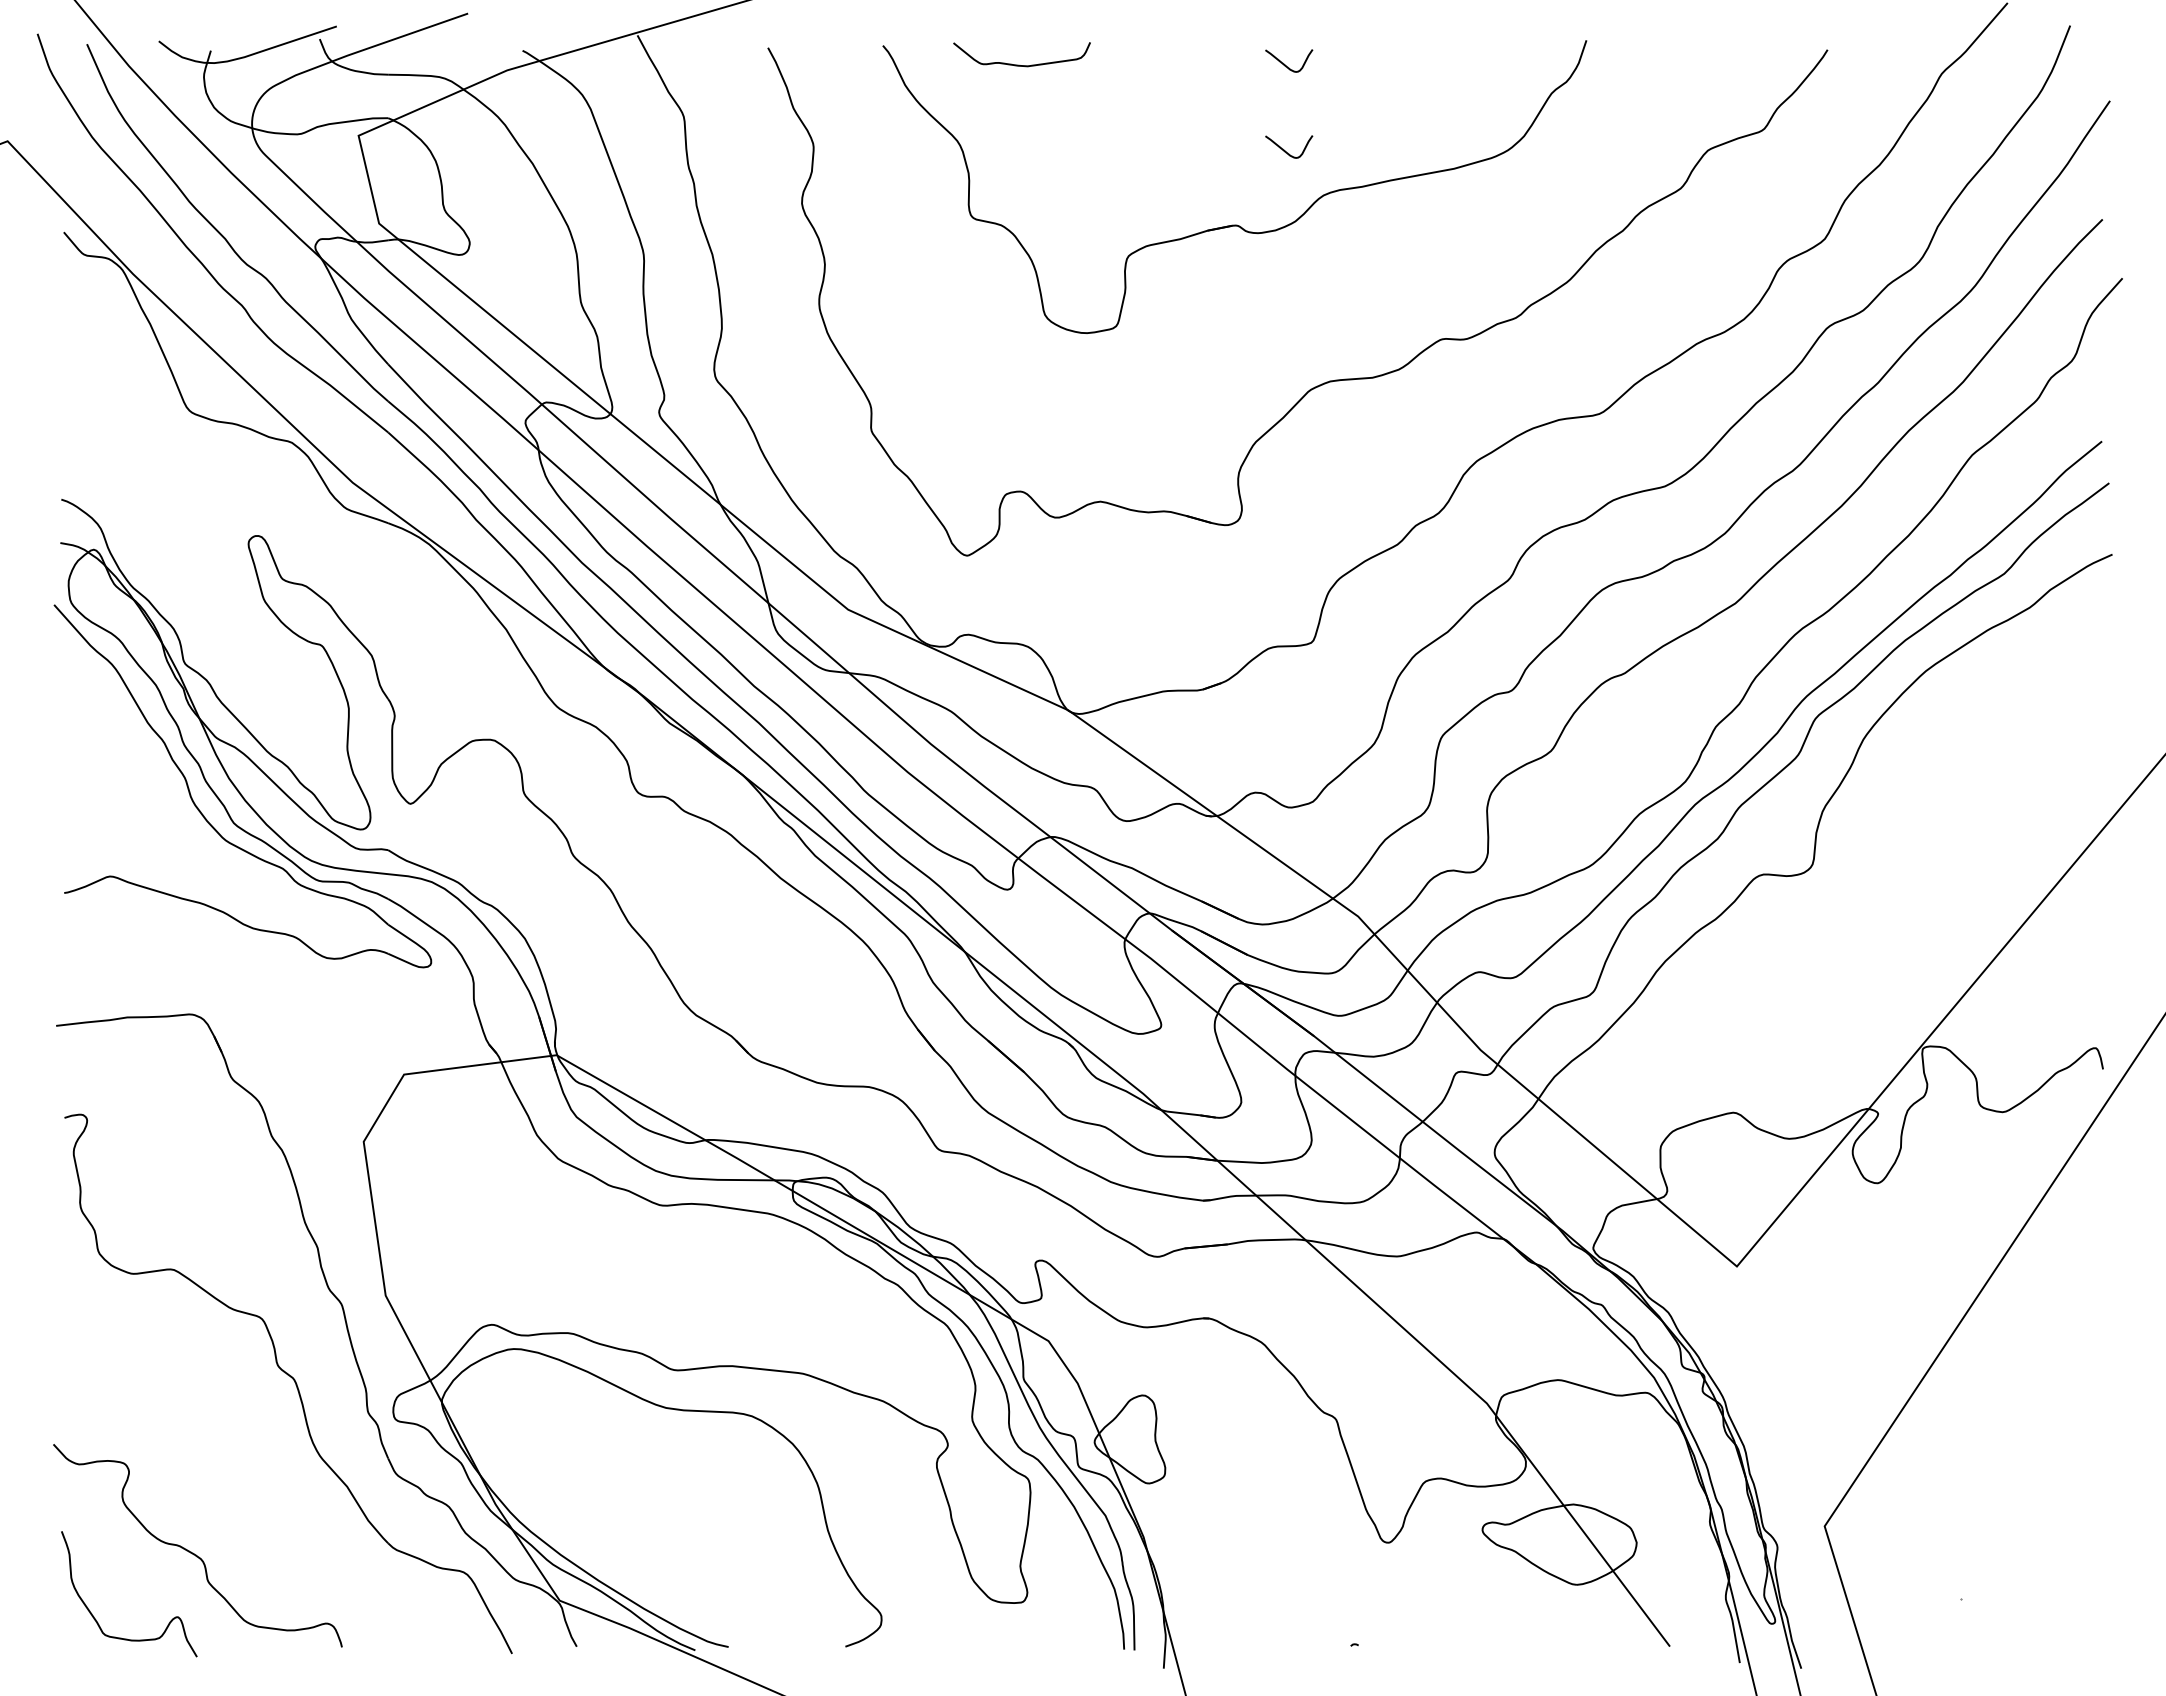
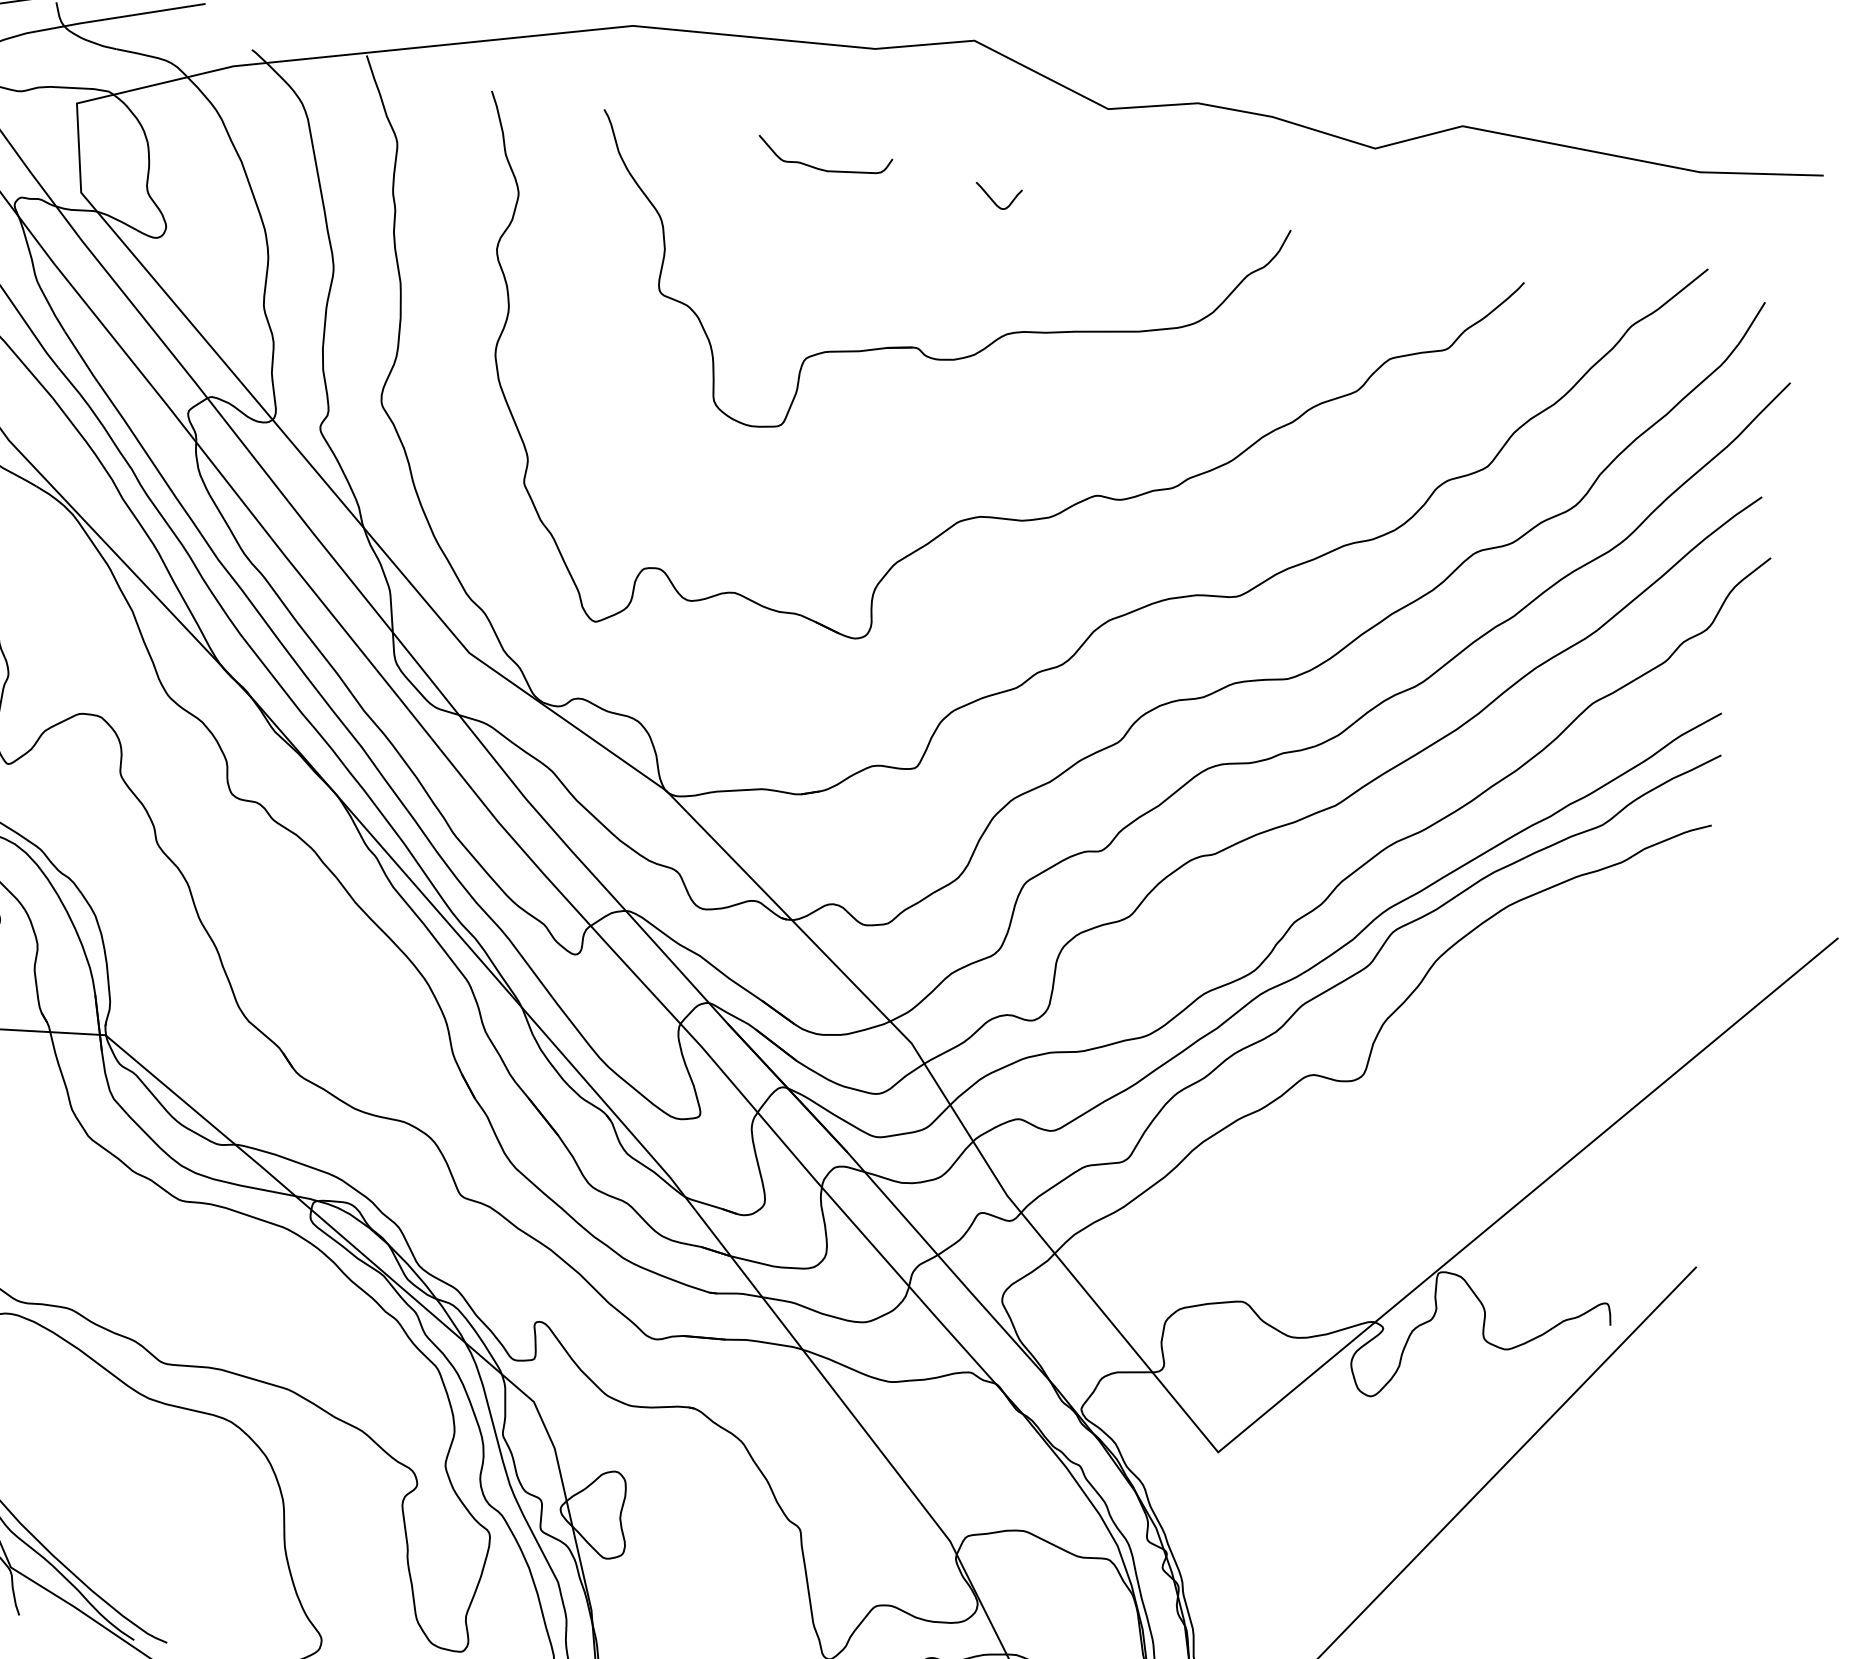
curve: (1019, 64) -> (819, 167), moved
curve: (1285, 150) -> (977, 283), removed

